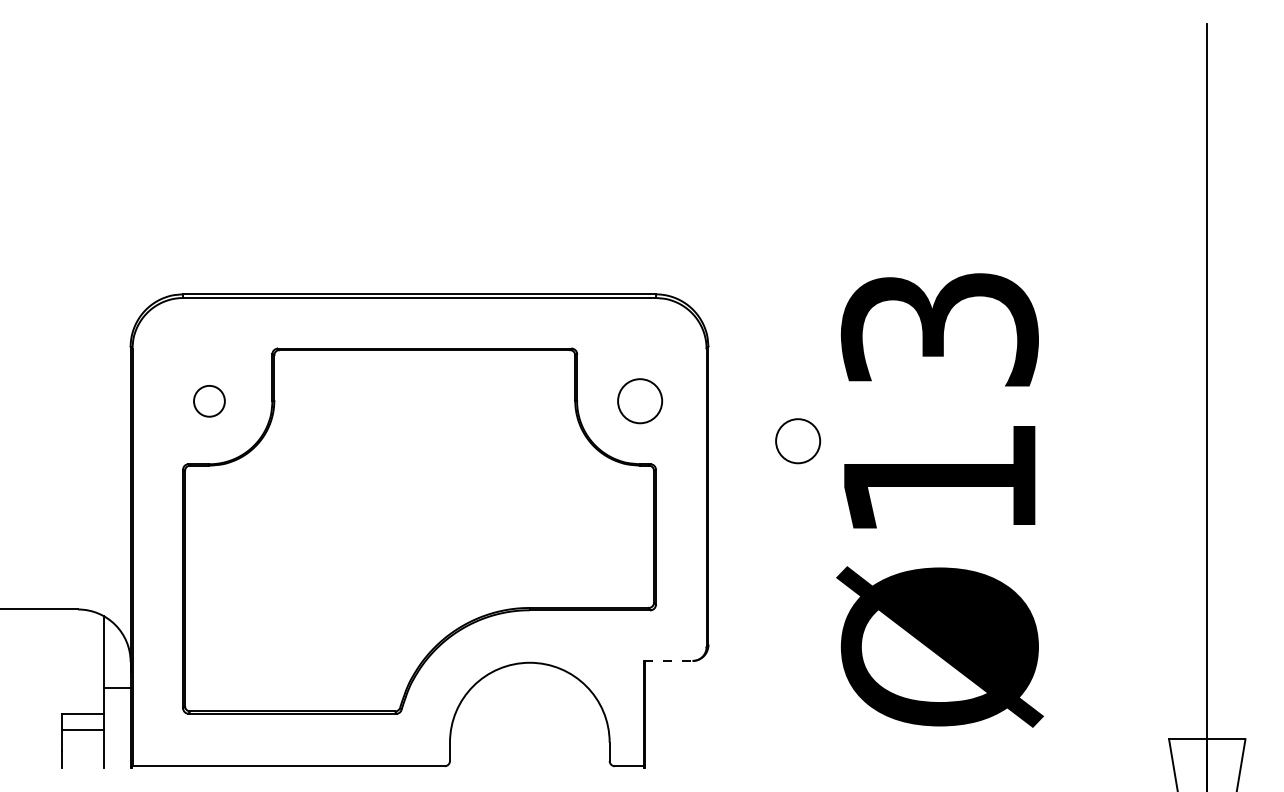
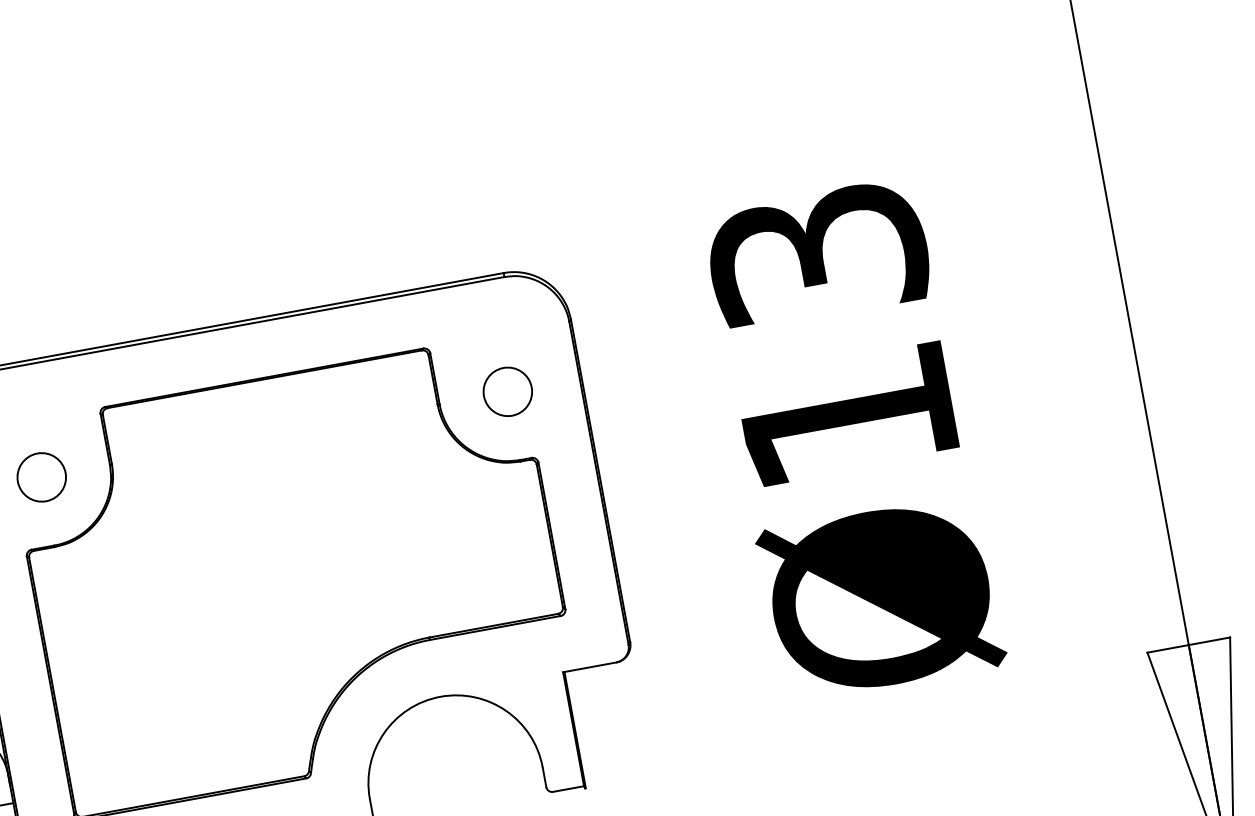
part: (209, 401) -> (41, 477), size x1.43
part: (798, 441) -> (687, 403), removed
line: (668, 660) -> (590, 666), dashed -> solid

